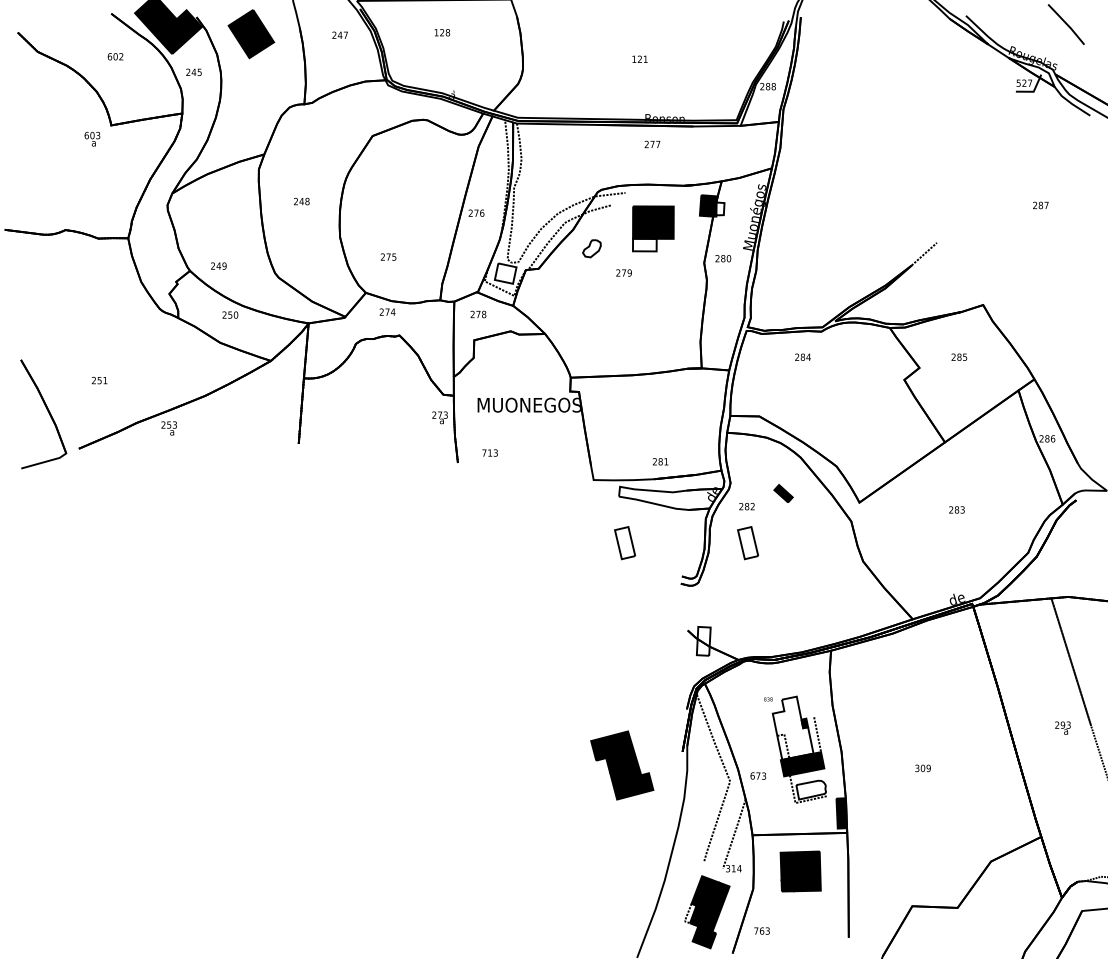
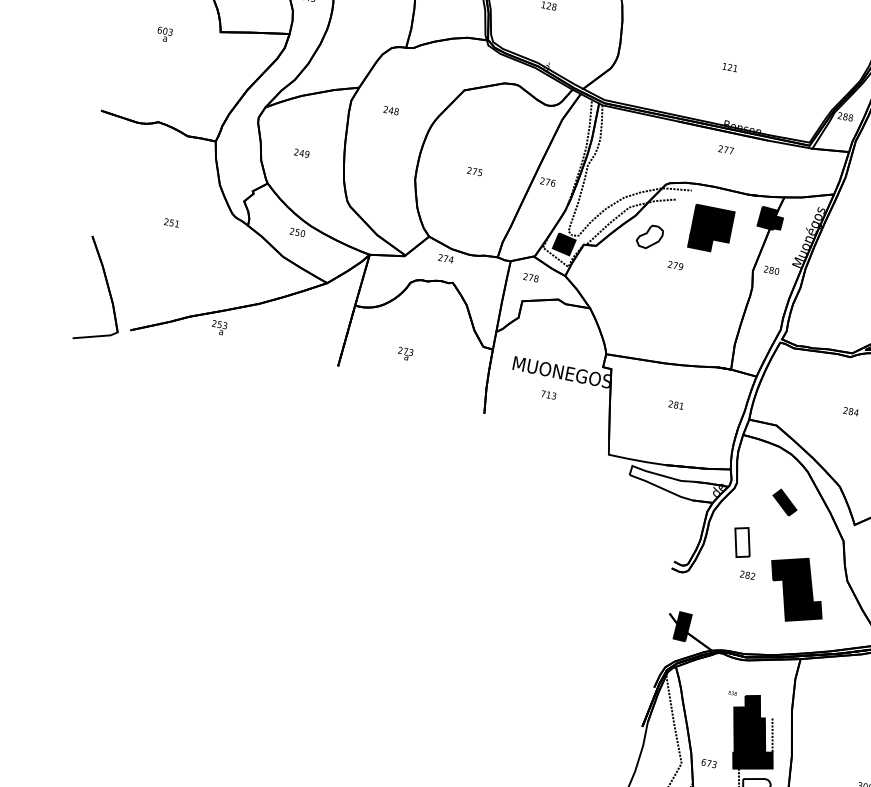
text: (92, 138) -> (164, 33), moved
text: (301, 201) -> (391, 110), moved
fill: (720, 208) -> (778, 222), added
fill: (644, 244) -> (700, 242), added
part: (591, 248) -> (649, 236), size x1.43
text: (388, 256) -> (474, 171), moved
text: (218, 265) -> (301, 152), moved
fill: (505, 273) -> (564, 244), added
text: (802, 356) -> (850, 410), moved
text: (99, 380) -> (171, 222), moved
text: (439, 417) -> (404, 353), moved
text: (489, 452) -> (548, 394), moved
text: (660, 461) -> (676, 404), moved
part: (783, 493) -> (784, 502), size x1.43
text: (746, 506) -> (747, 575), moved
part: (625, 543) -> (627, 520), removed
fill: (703, 640) -> (682, 625), added
fill: (792, 727) -> (750, 724), added
part: (622, 765) -> (797, 589), moved

